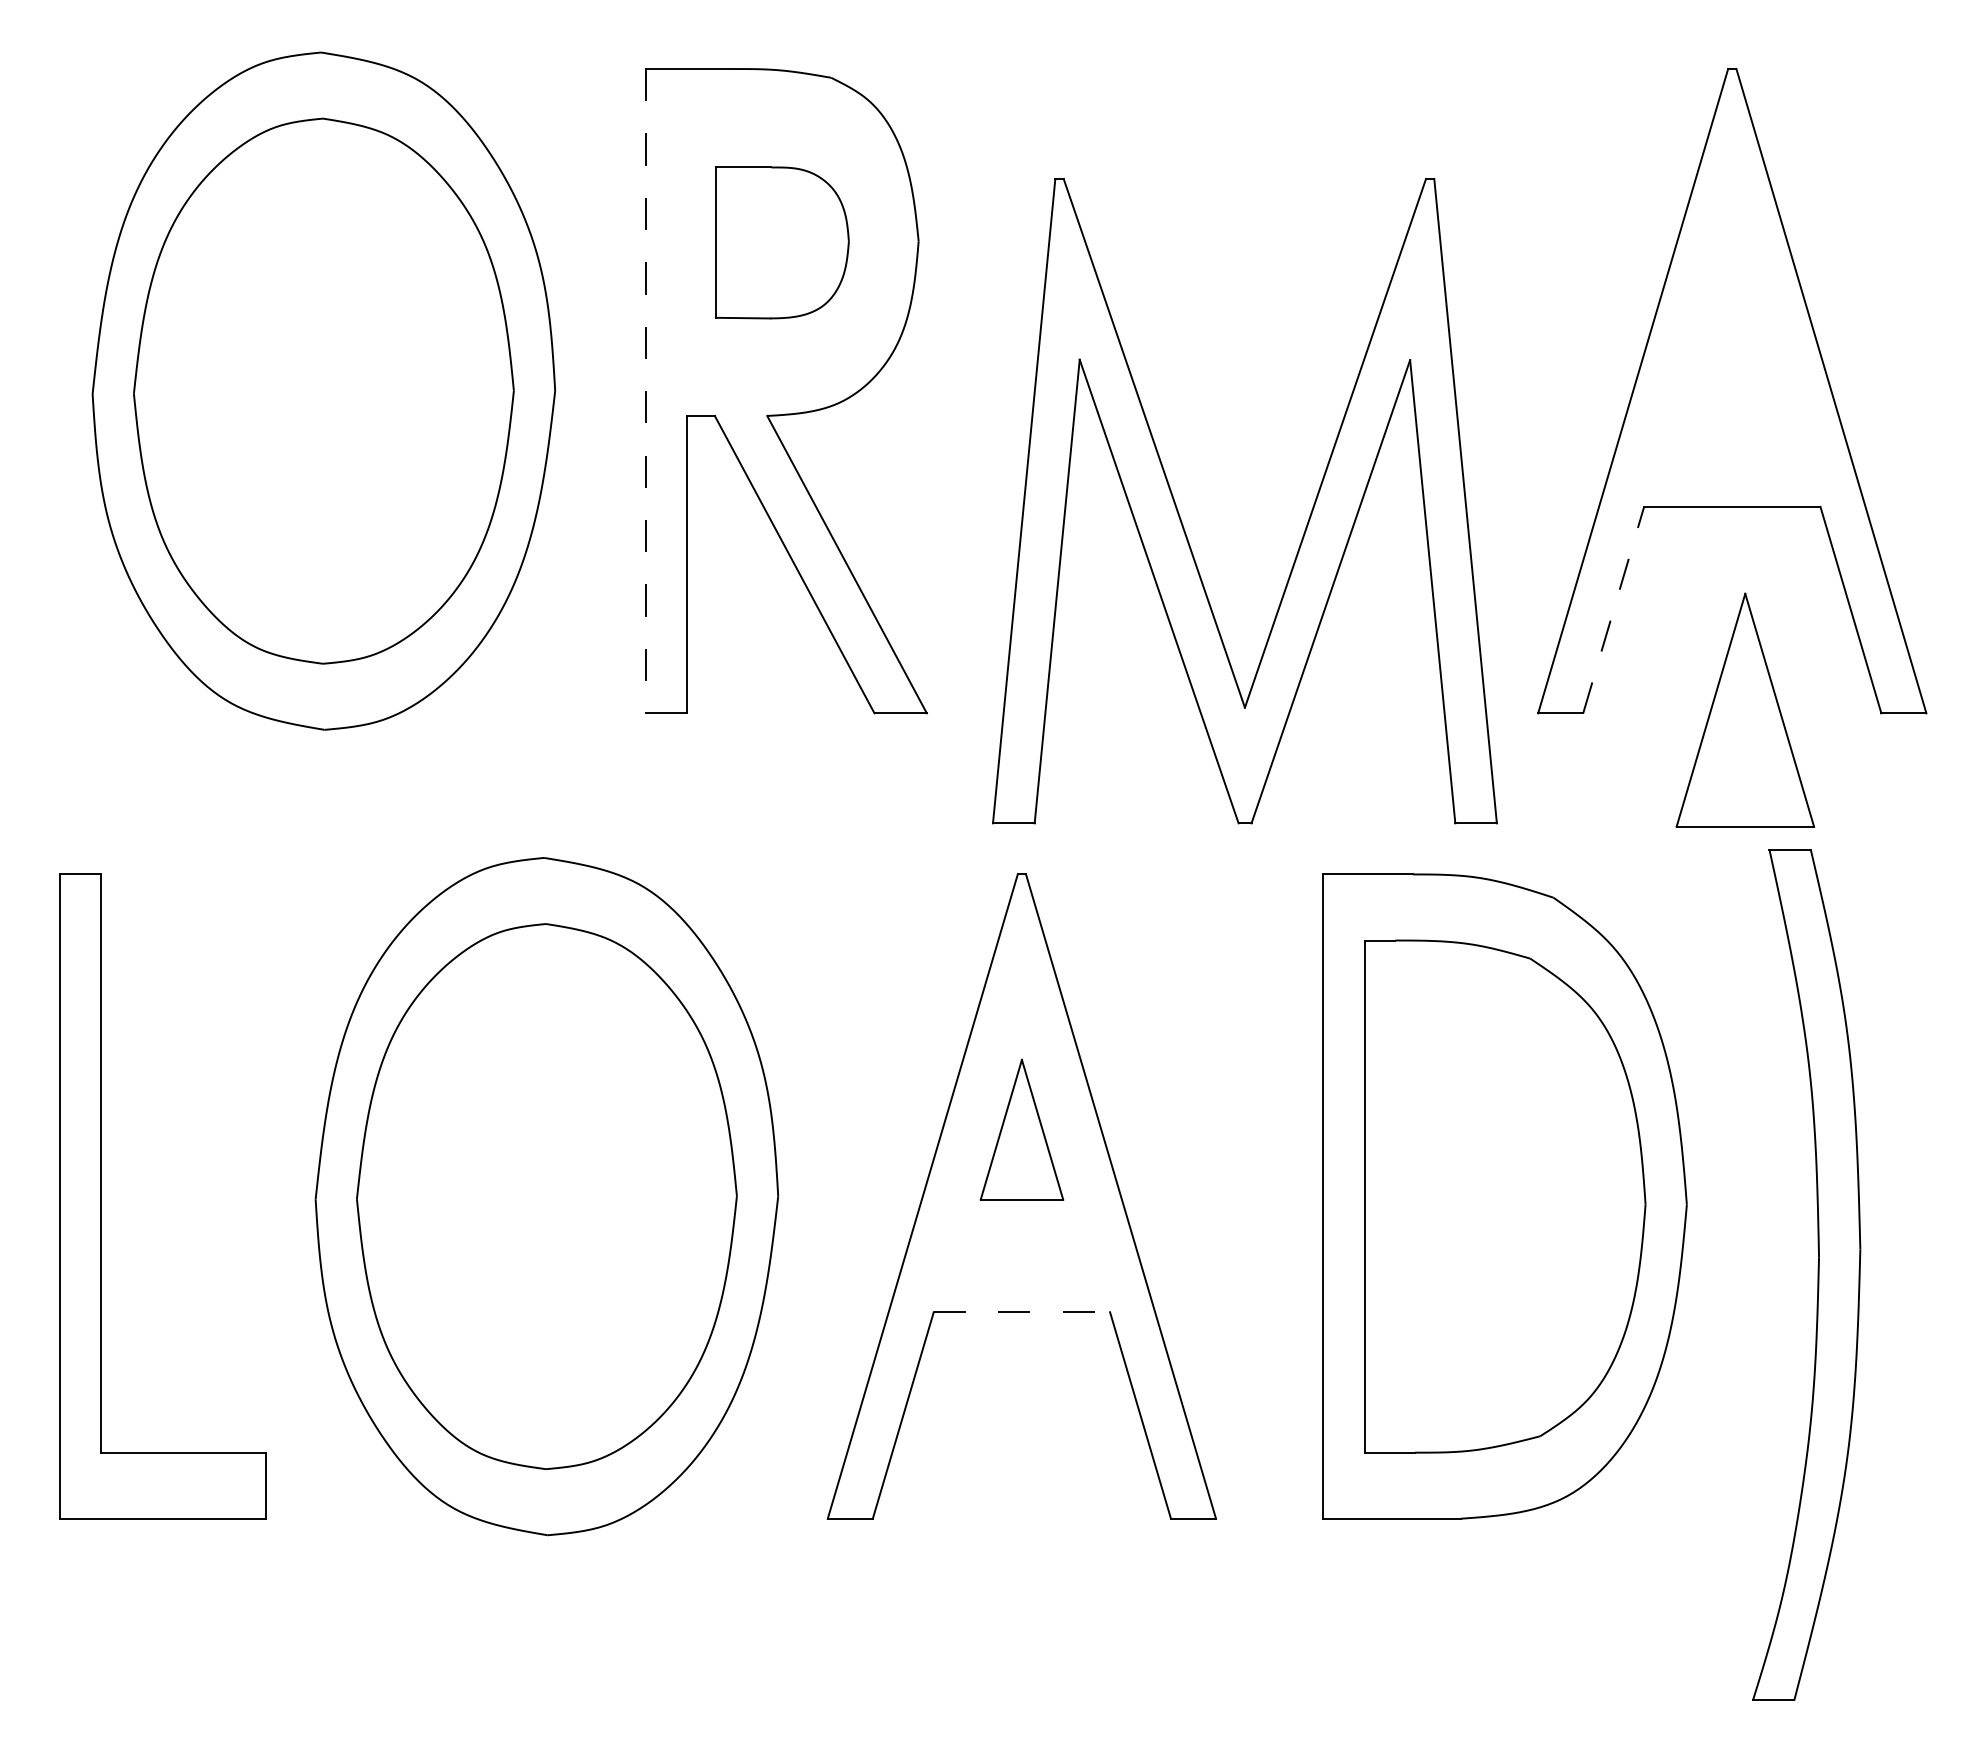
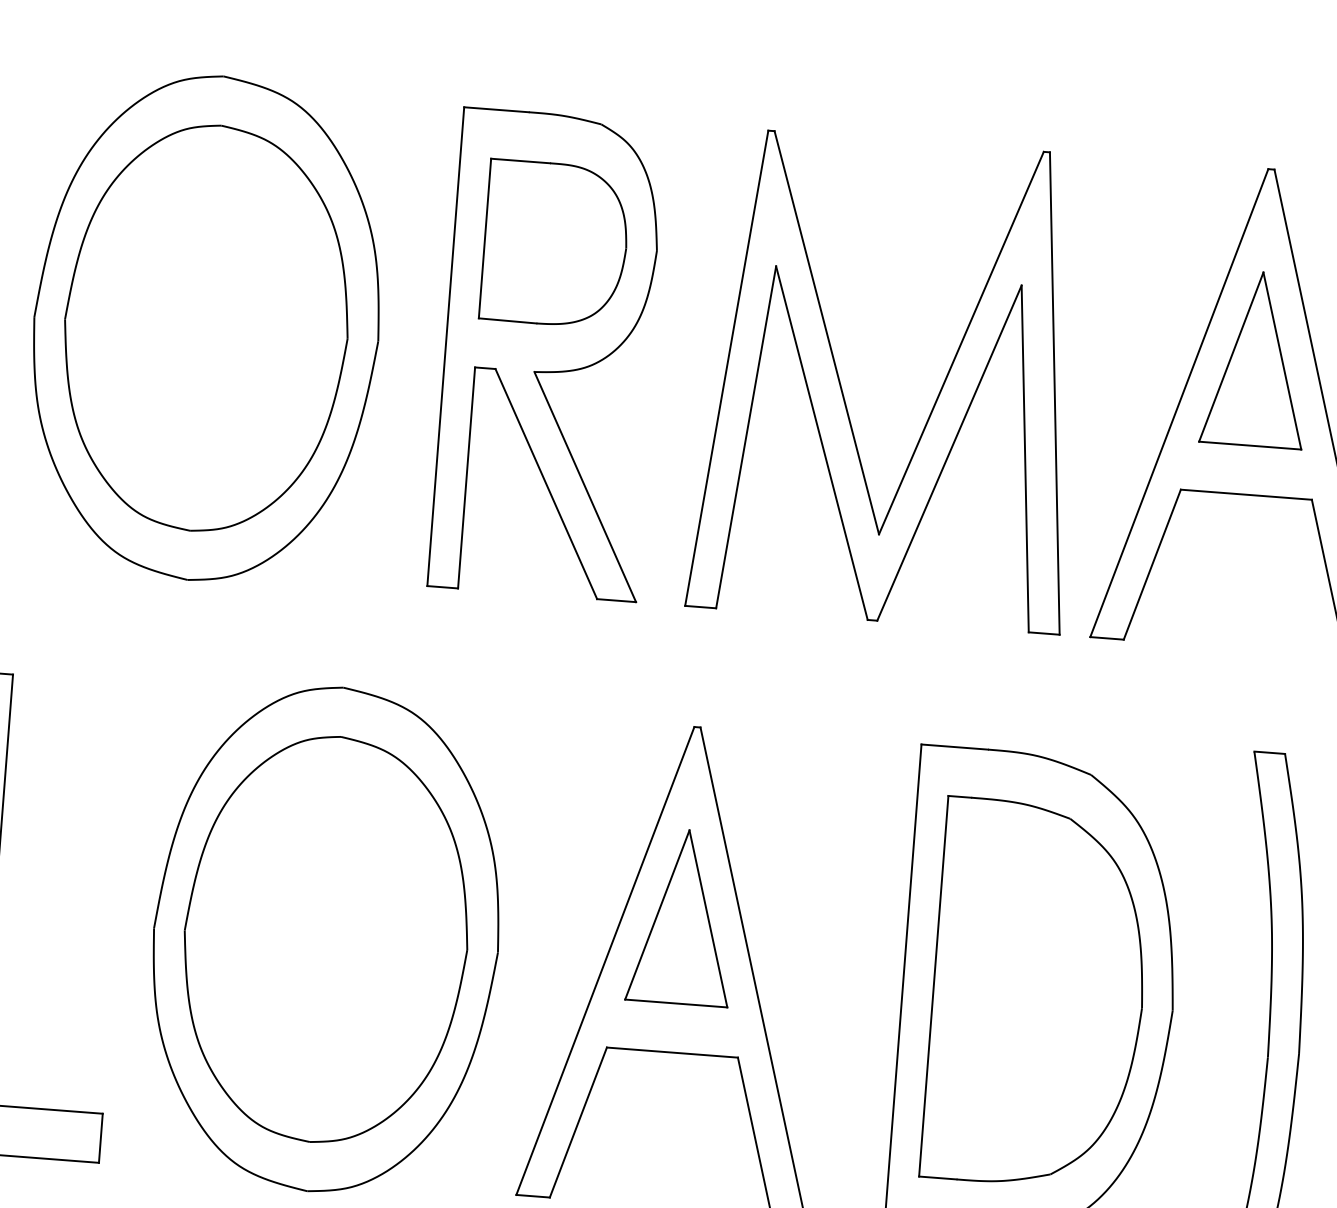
part: (782, 242) -> (555, 243), size x1.43
line: (646, 391) -> (446, 346), dashed -> solid
part: (1182, 521) -> (843, 392), moved
line: (1613, 610) -> (1152, 564), dashed -> solid
part: (1744, 709) -> (1256, 358), moved
part: (1021, 1129) -> (682, 916), size x1.67
line: (1022, 1312) -> (672, 1052), dashed -> solid

